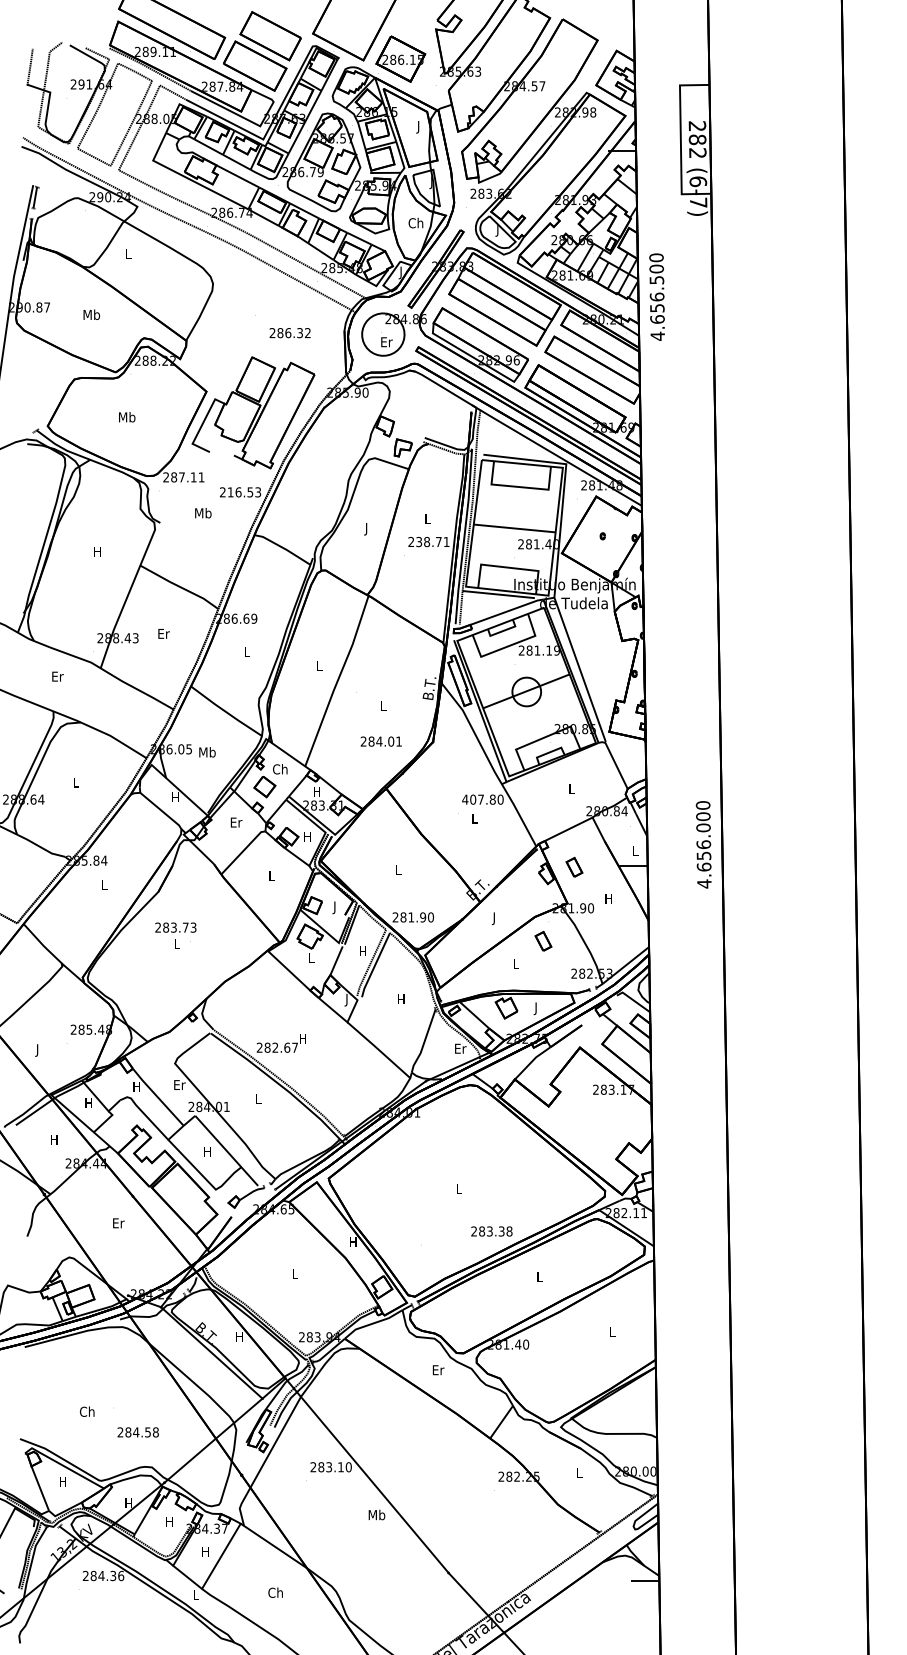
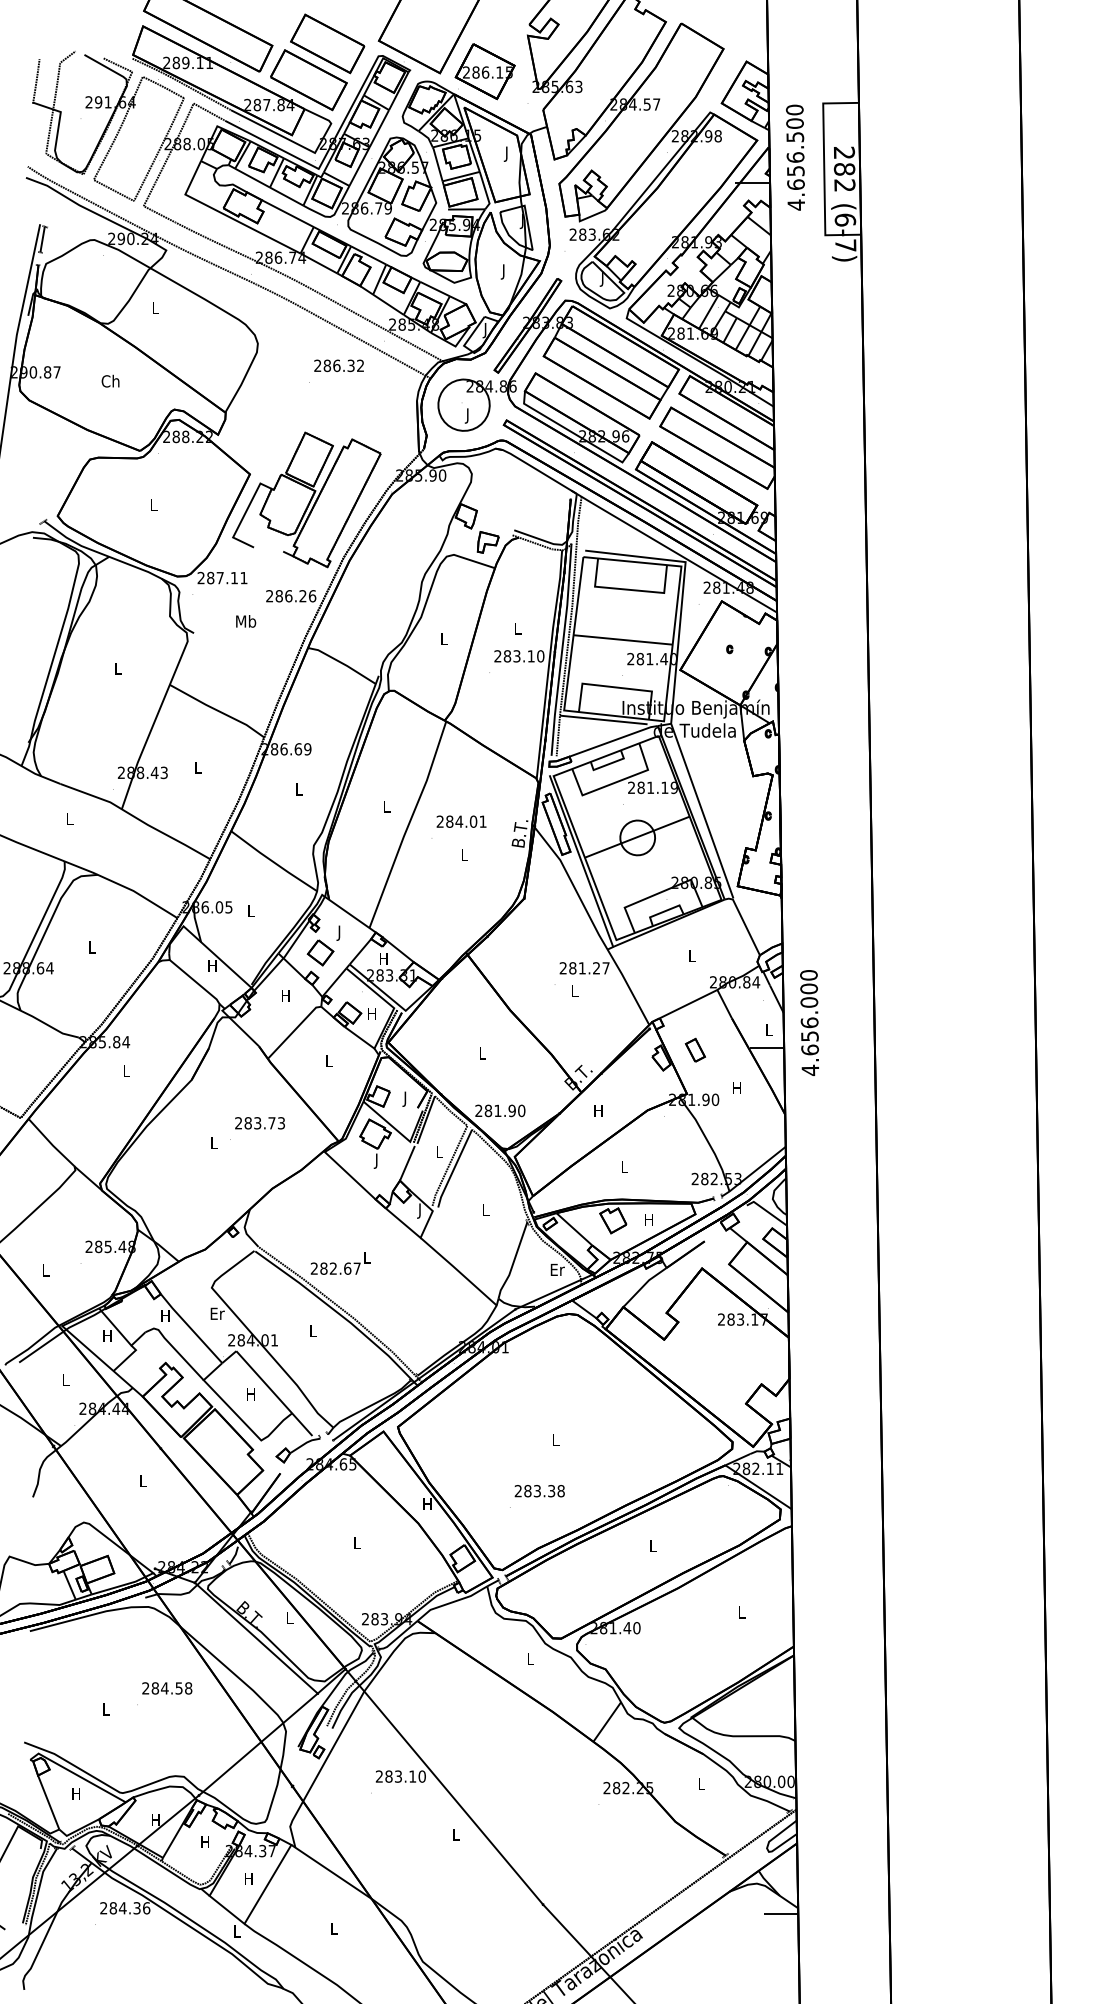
text: (415, 223) -> (502, 270), Ch -> J
text: (656, 296) -> (794, 156), moved
text: (91, 314) -> (110, 380), Mb -> Ch
text: (289, 333) -> (338, 366), moved
text: (386, 343) -> (467, 415), Er -> J
text: (127, 417) -> (154, 505), Mb -> L
text: (244, 492) -> (295, 596), 216.53 -> 286.26
text: (366, 529) -> (443, 641), J -> L
text: (432, 541) -> (523, 655), 238.71 -> 283.10
text: (97, 551) -> (117, 667), H -> L
text: (163, 633) -> (197, 767), Er -> L
text: (57, 676) -> (69, 819), Er -> L
text: (380, 741) -> (460, 821), moved
text: (207, 752) -> (251, 911), Mb -> L
text: (280, 770) -> (339, 932), Ch -> J
text: (482, 799) -> (584, 968), 407.80 -> 281.27
text: (236, 822) -> (286, 995), Er -> H
text: (703, 844) -> (809, 1022), moved
text: (494, 918) -> (598, 1112), J -> H
text: (175, 927) -> (259, 1123), moved
part: (543, 941) -> (657, 1140), removed
text: (362, 950) -> (438, 1150), H -> L
text: (311, 958) -> (377, 1160), L -> J
text: (401, 998) -> (486, 1209), H -> L
text: (536, 1008) -> (649, 1221), J -> H
text: (302, 1038) -> (366, 1257), H -> L
text: (37, 1050) -> (45, 1272), J -> L
text: (54, 1139) -> (65, 1379), H -> L
text: (118, 1223) -> (143, 1481), Er -> L
text: (491, 1231) -> (539, 1491), moved
text: (239, 1336) -> (289, 1618), H -> L
text: (438, 1370) -> (530, 1659), Er -> L
text: (86, 1411) -> (104, 1709), Ch -> L
text: (137, 1432) -> (166, 1688), moved
text: (376, 1514) -> (455, 1833), Mb -> L
text: (275, 1592) -> (333, 1928), Ch -> L

